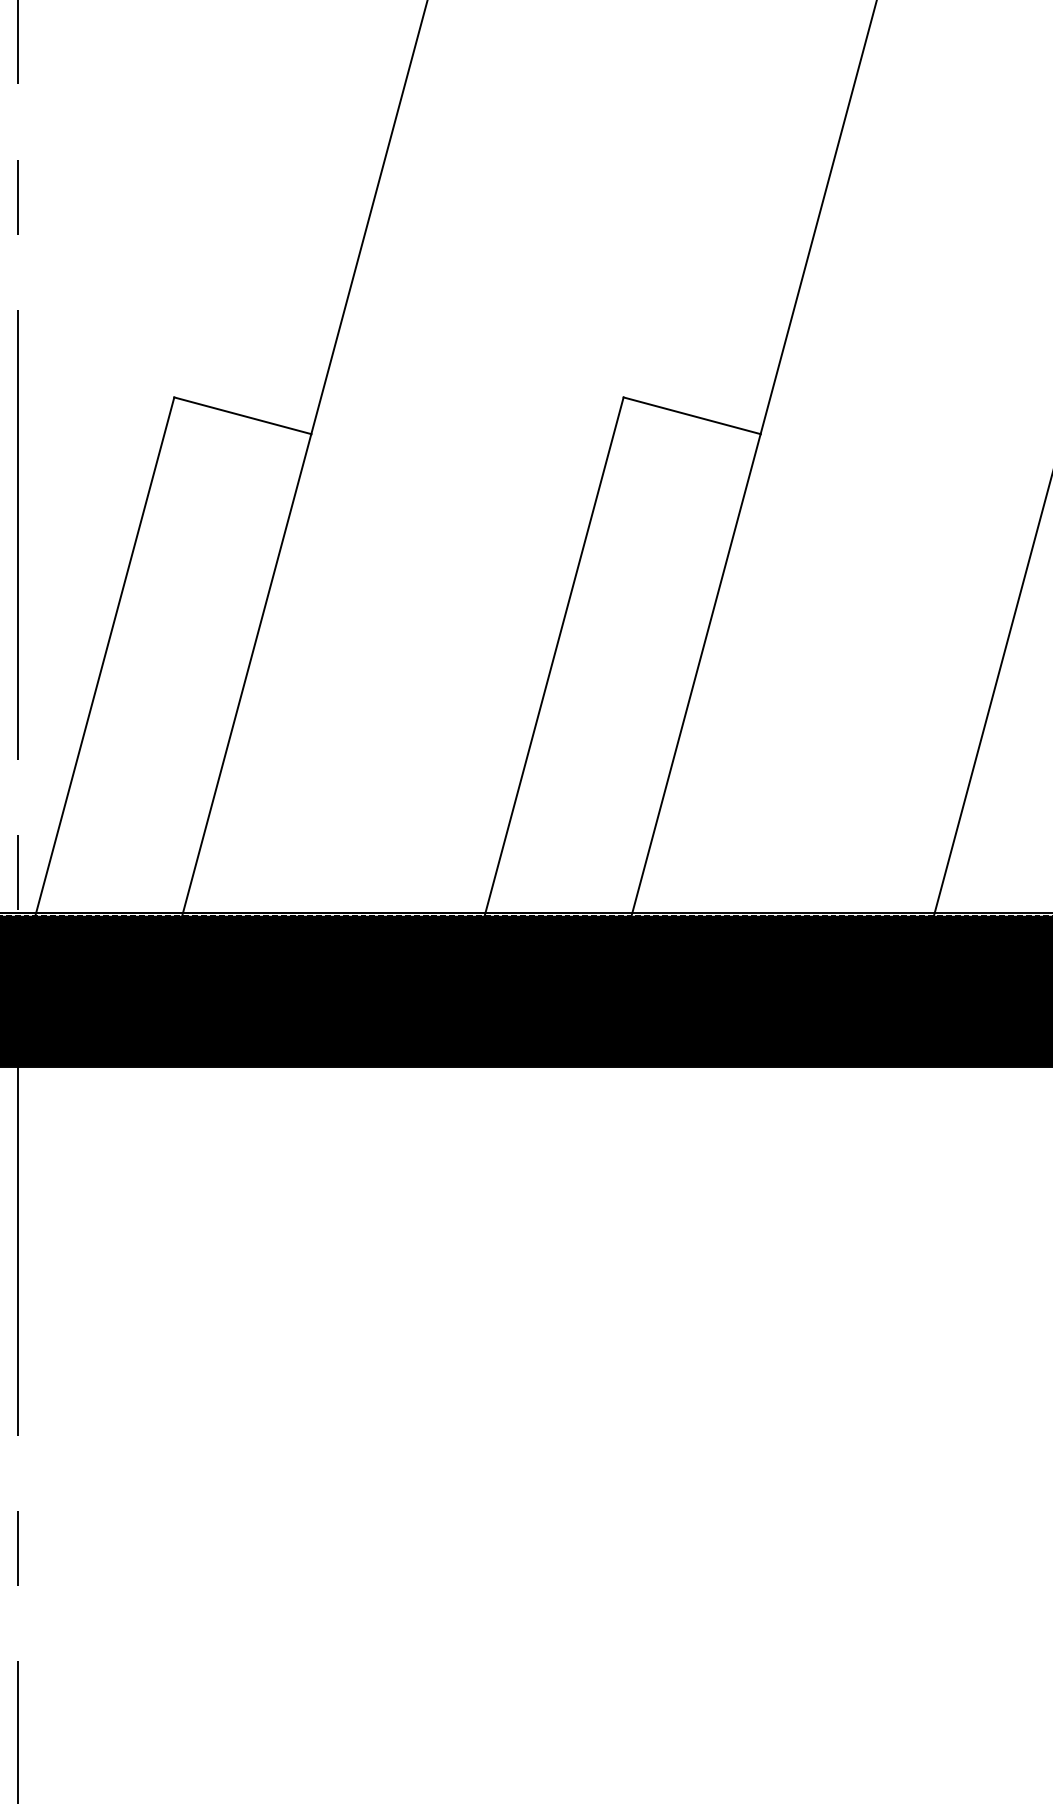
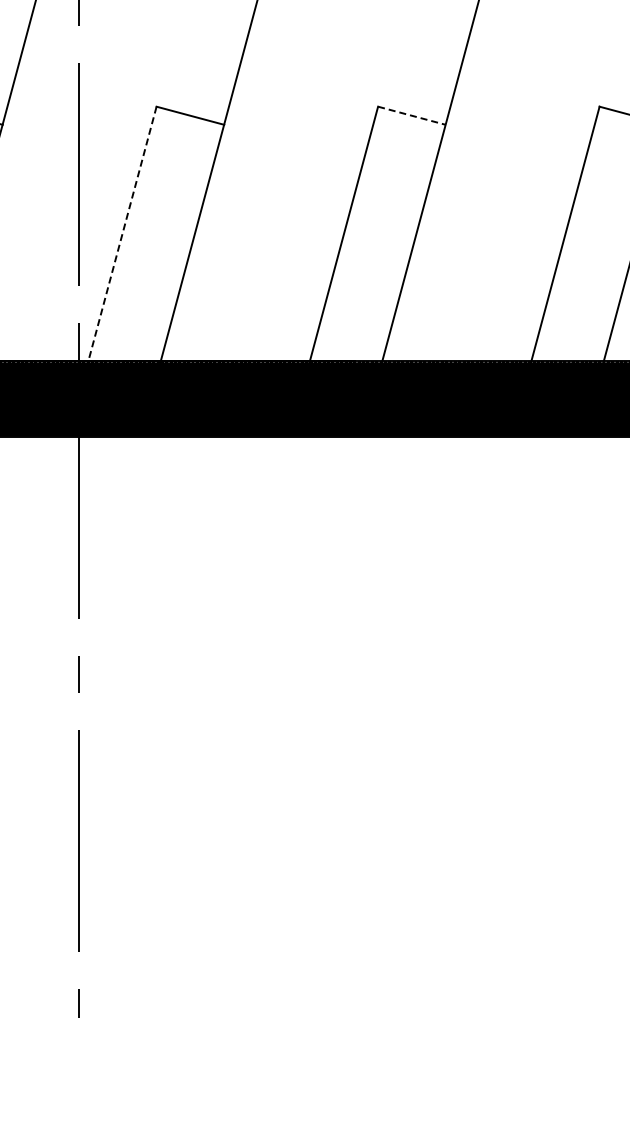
line: (693, 415) -> (412, 115), solid -> dashed
line: (101, 666) -> (120, 239), solid -> dashed

